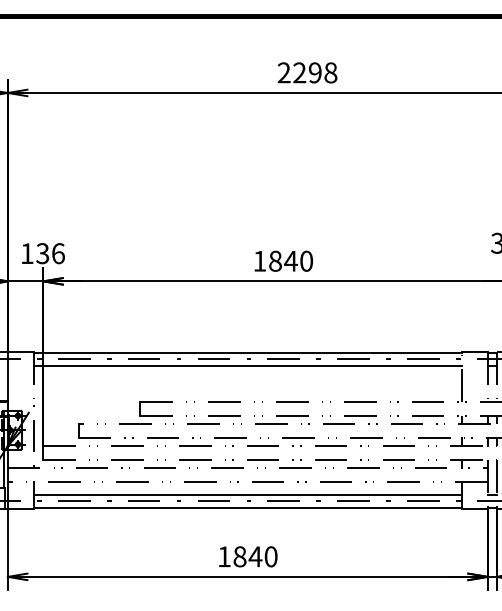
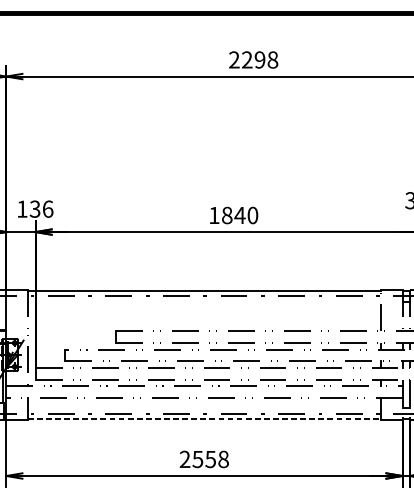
line: (247, 365) -> (204, 301), removed
line: (247, 494) -> (204, 408), removed
line: (247, 507) -> (204, 418), solid -> dashed
text: (247, 556) -> (204, 459), 1840 -> 2558

